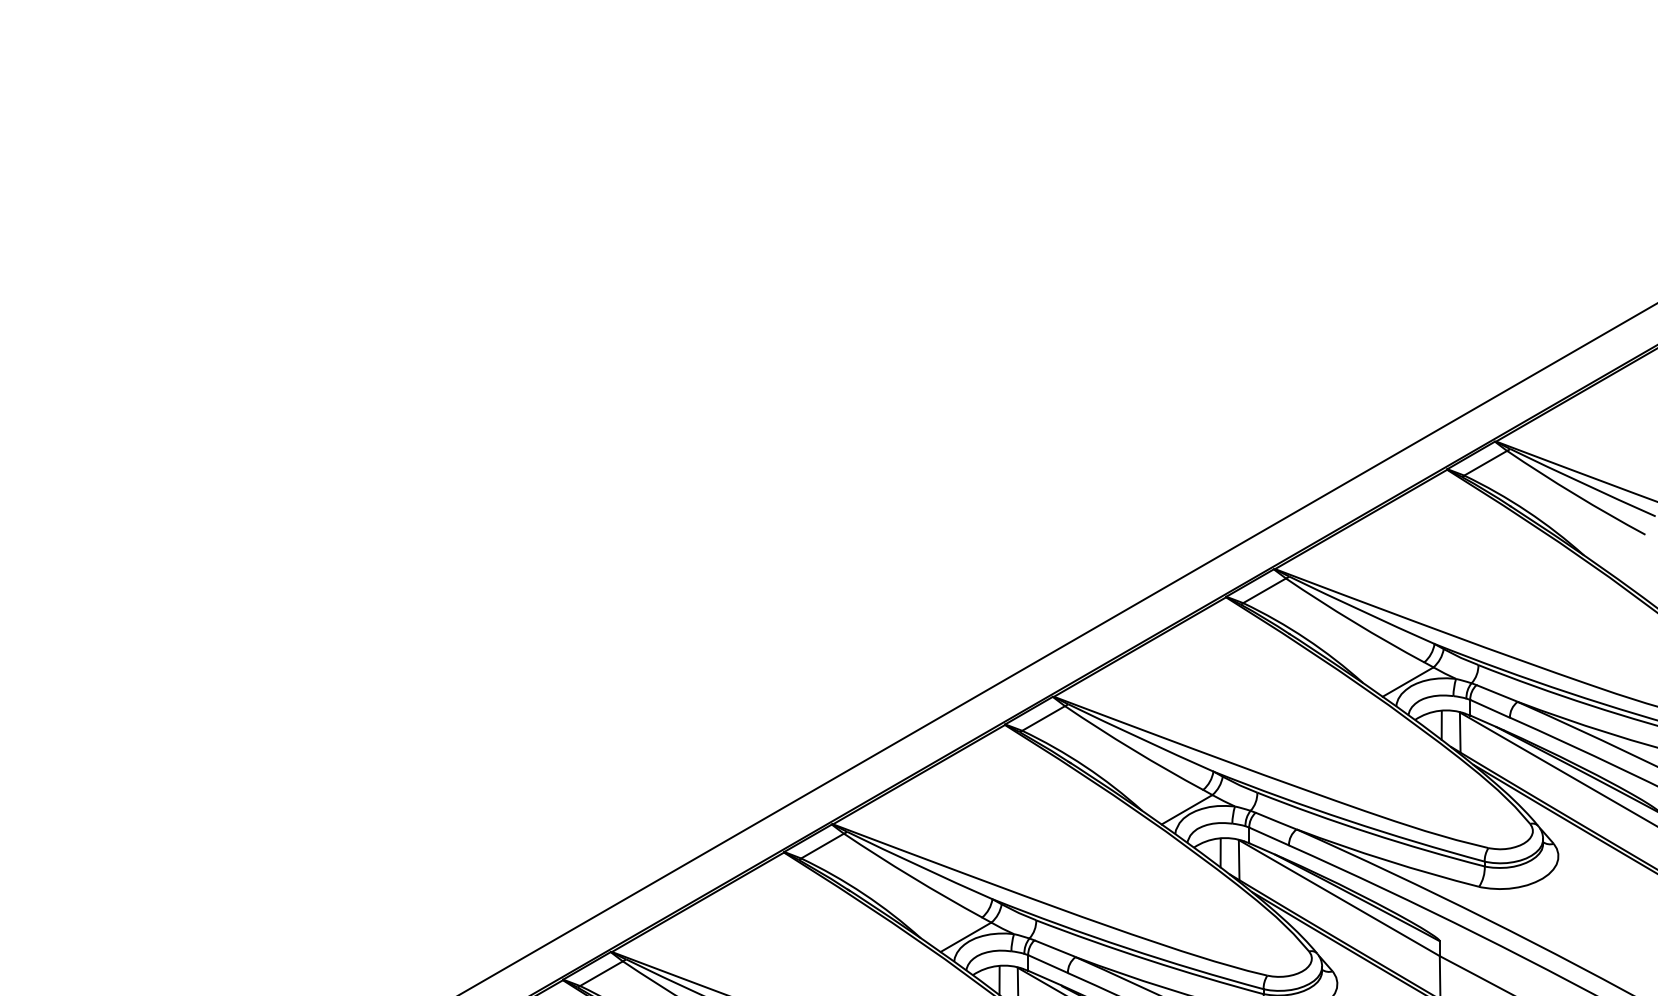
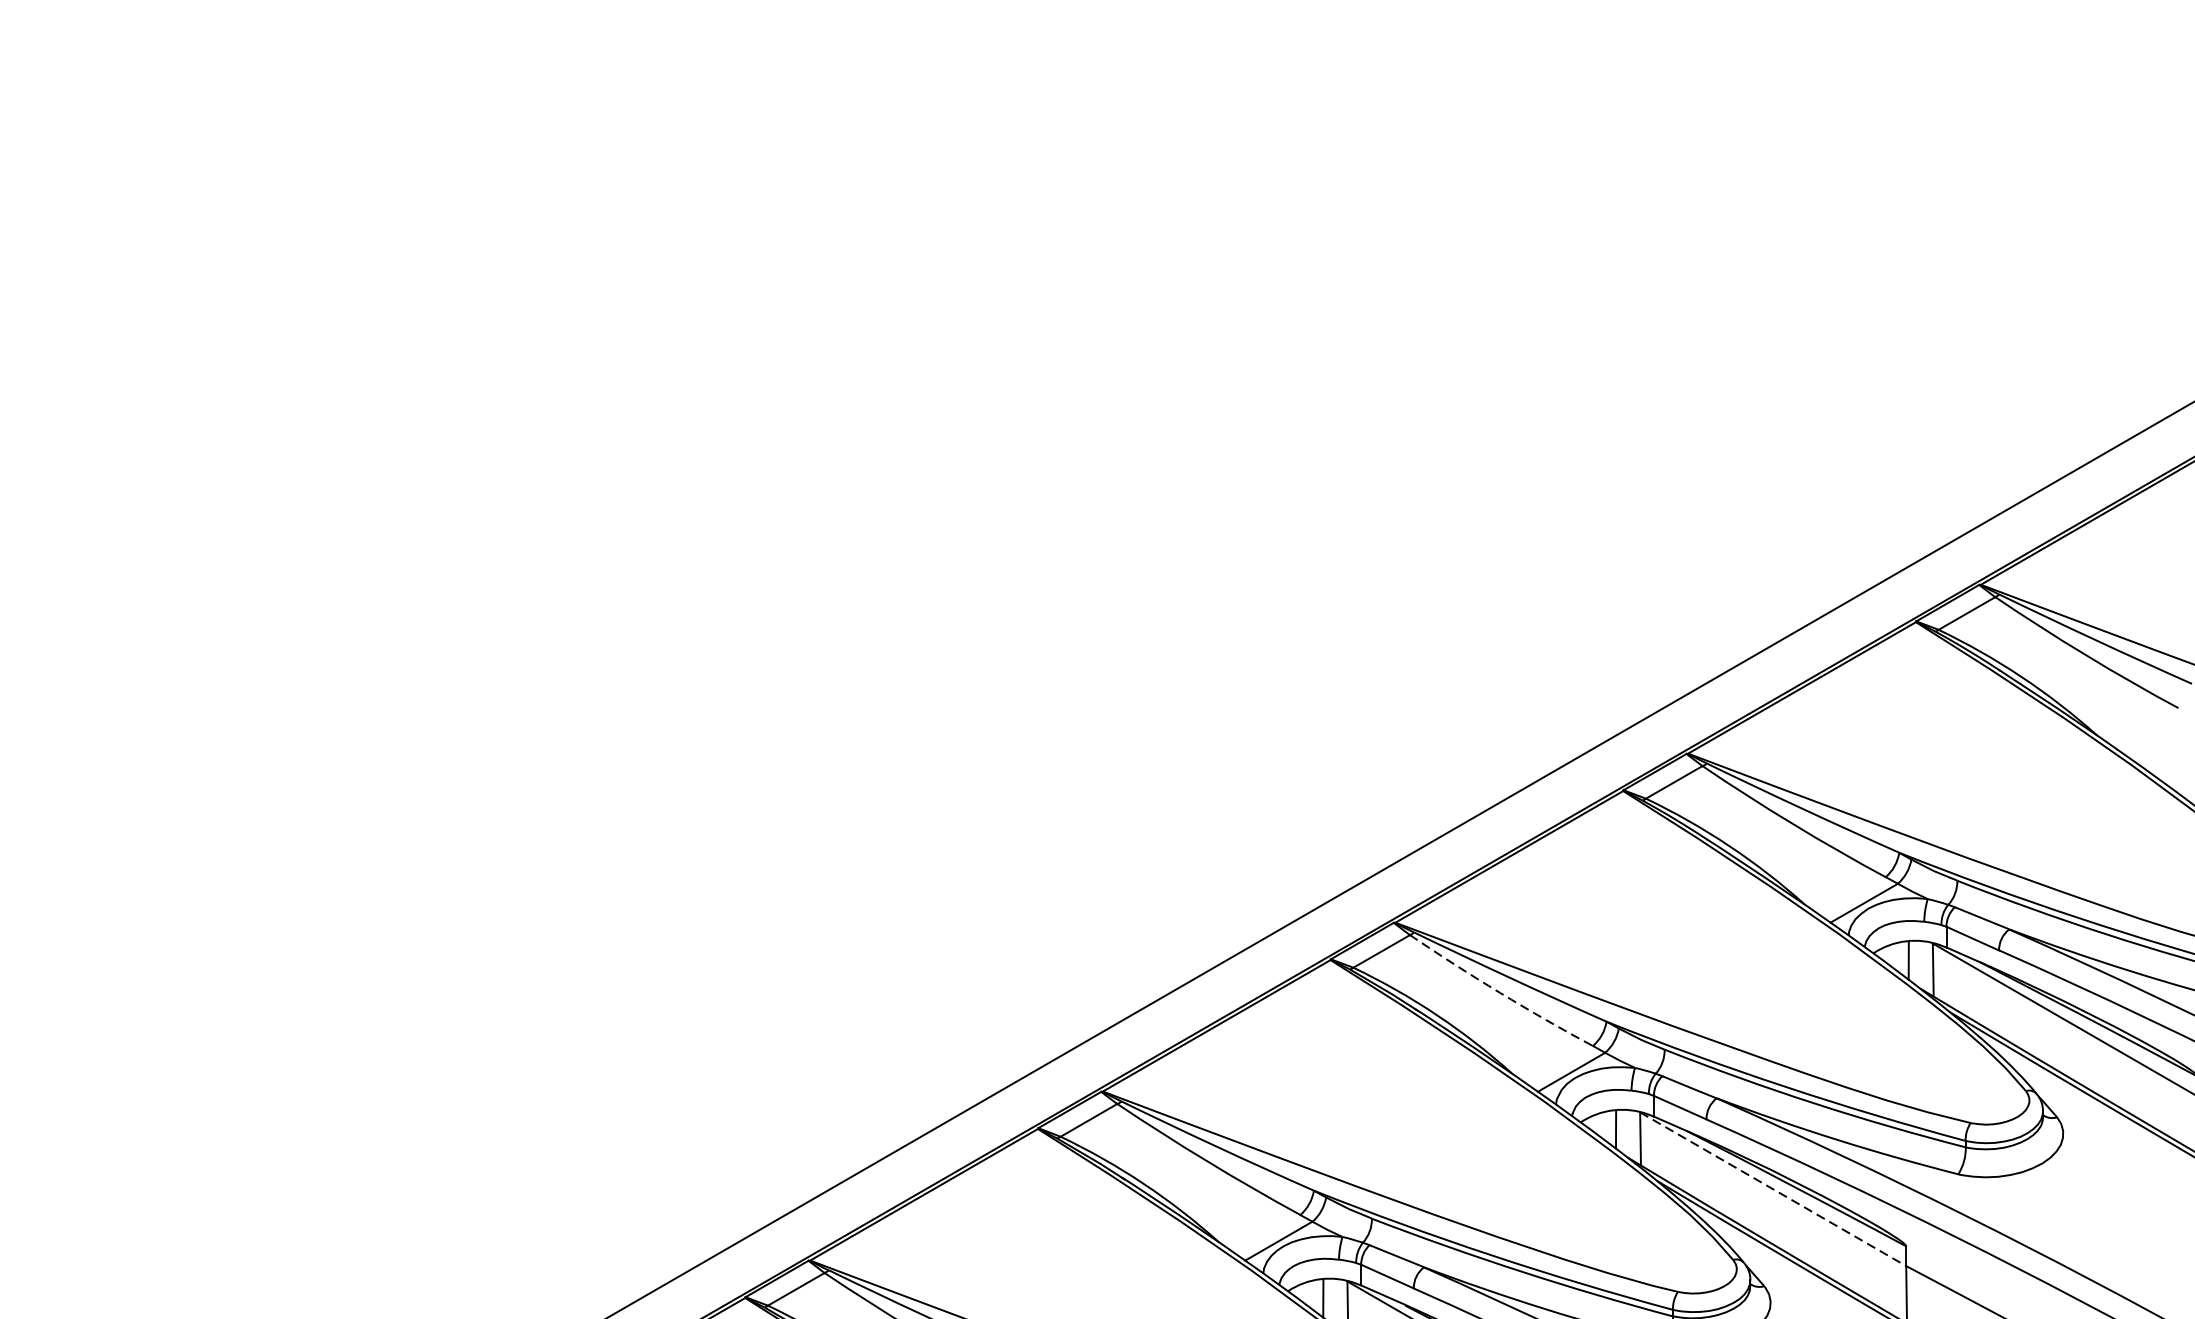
arc: (1133, 749) -> (1500, 992), solid -> dashed
line: (1339, 898) -> (1773, 1189), solid -> dashed

